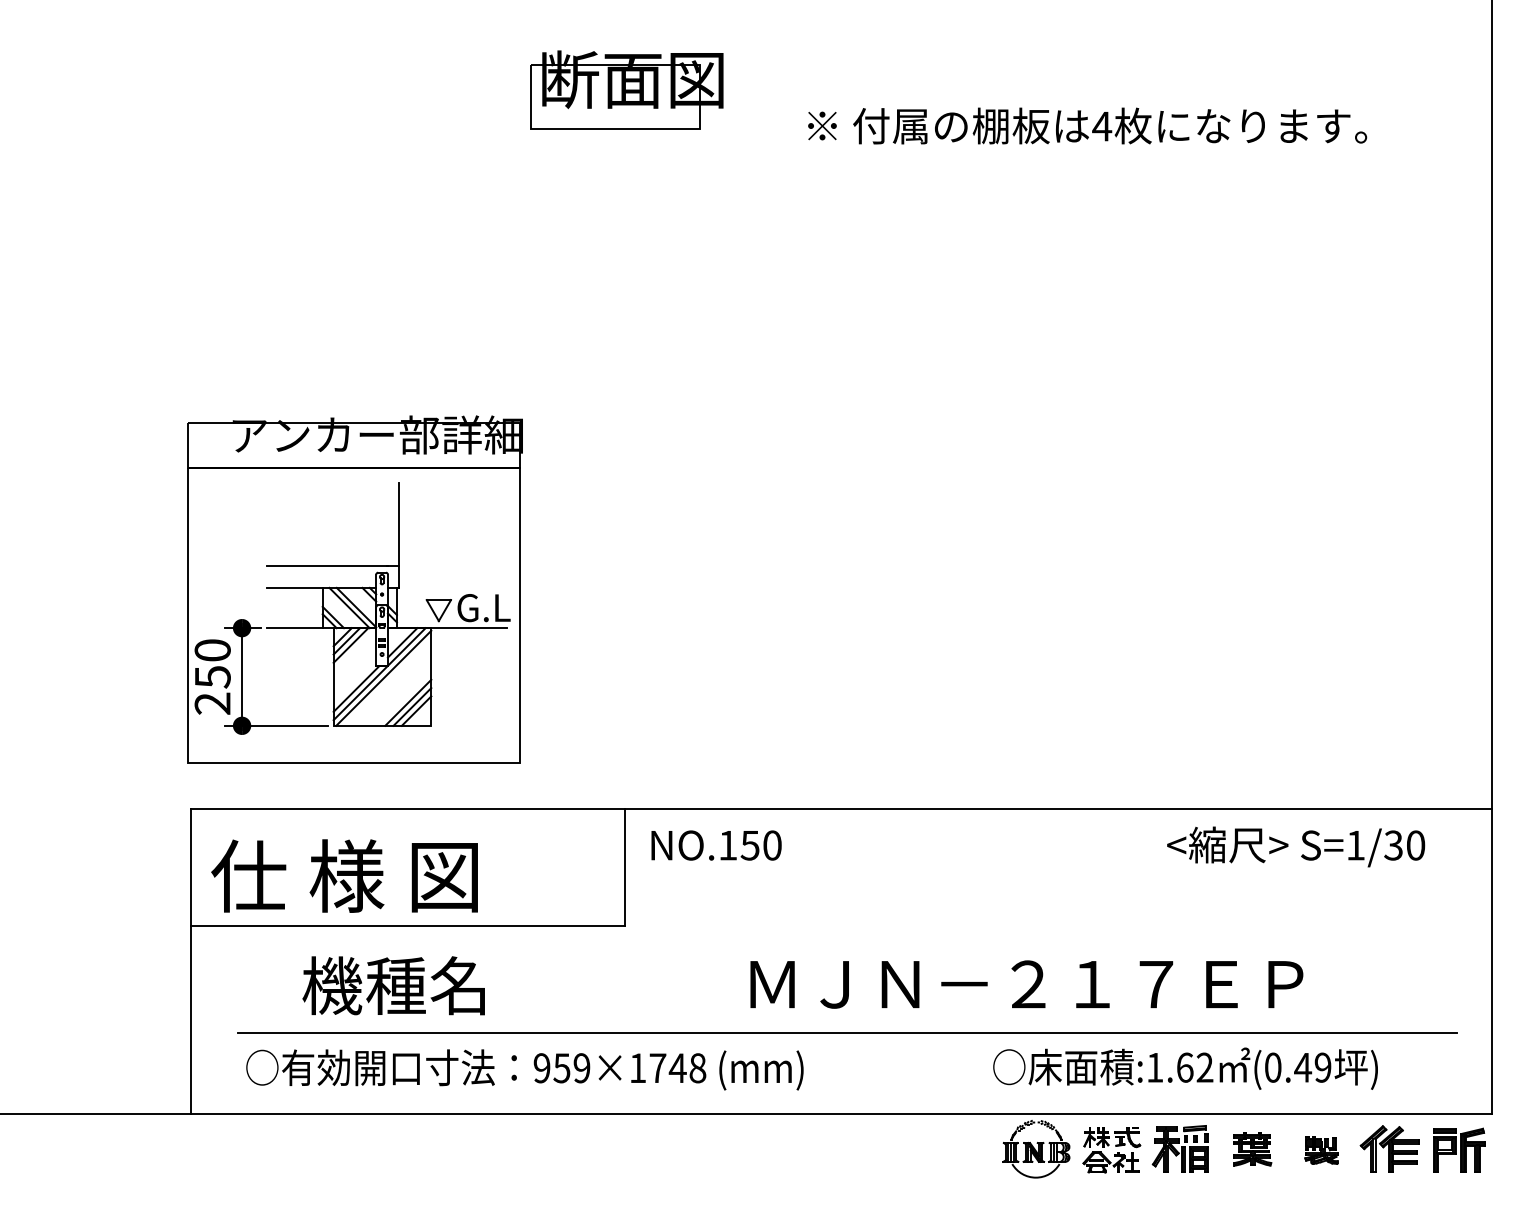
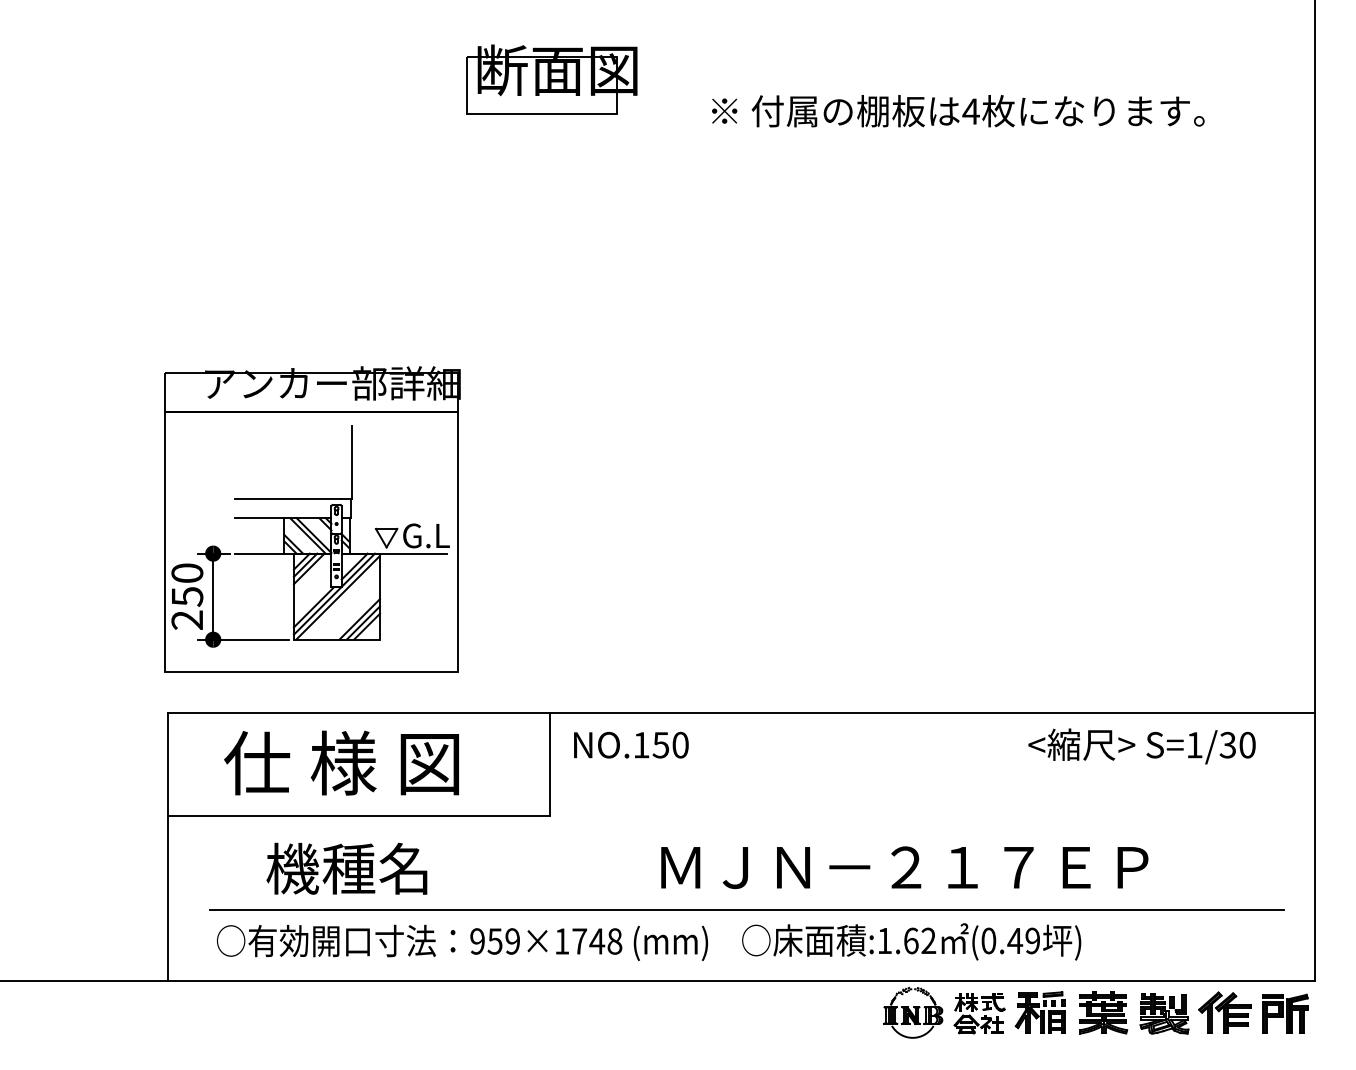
text: (344, 875) -> (341, 762), moved
text: (1185, 1068) -> (911, 941), moved
part: (1252, 1148) -> (1103, 1012), size x1.43
part: (1321, 1150) -> (1164, 1013), size x1.67

